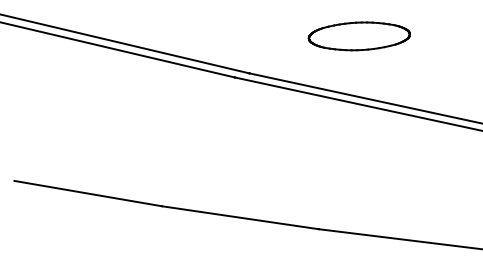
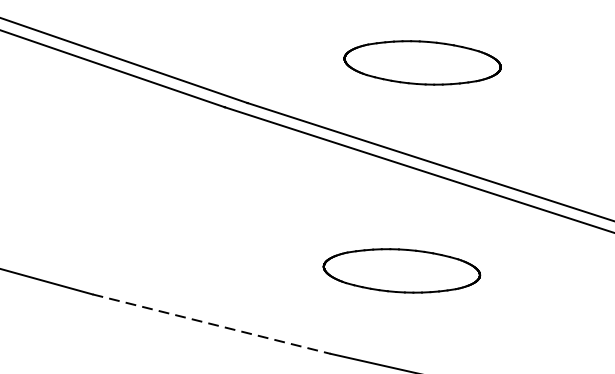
part: (358, 171) -> (400, 271), added
line: (241, 217) -> (213, 323), solid -> dashed

